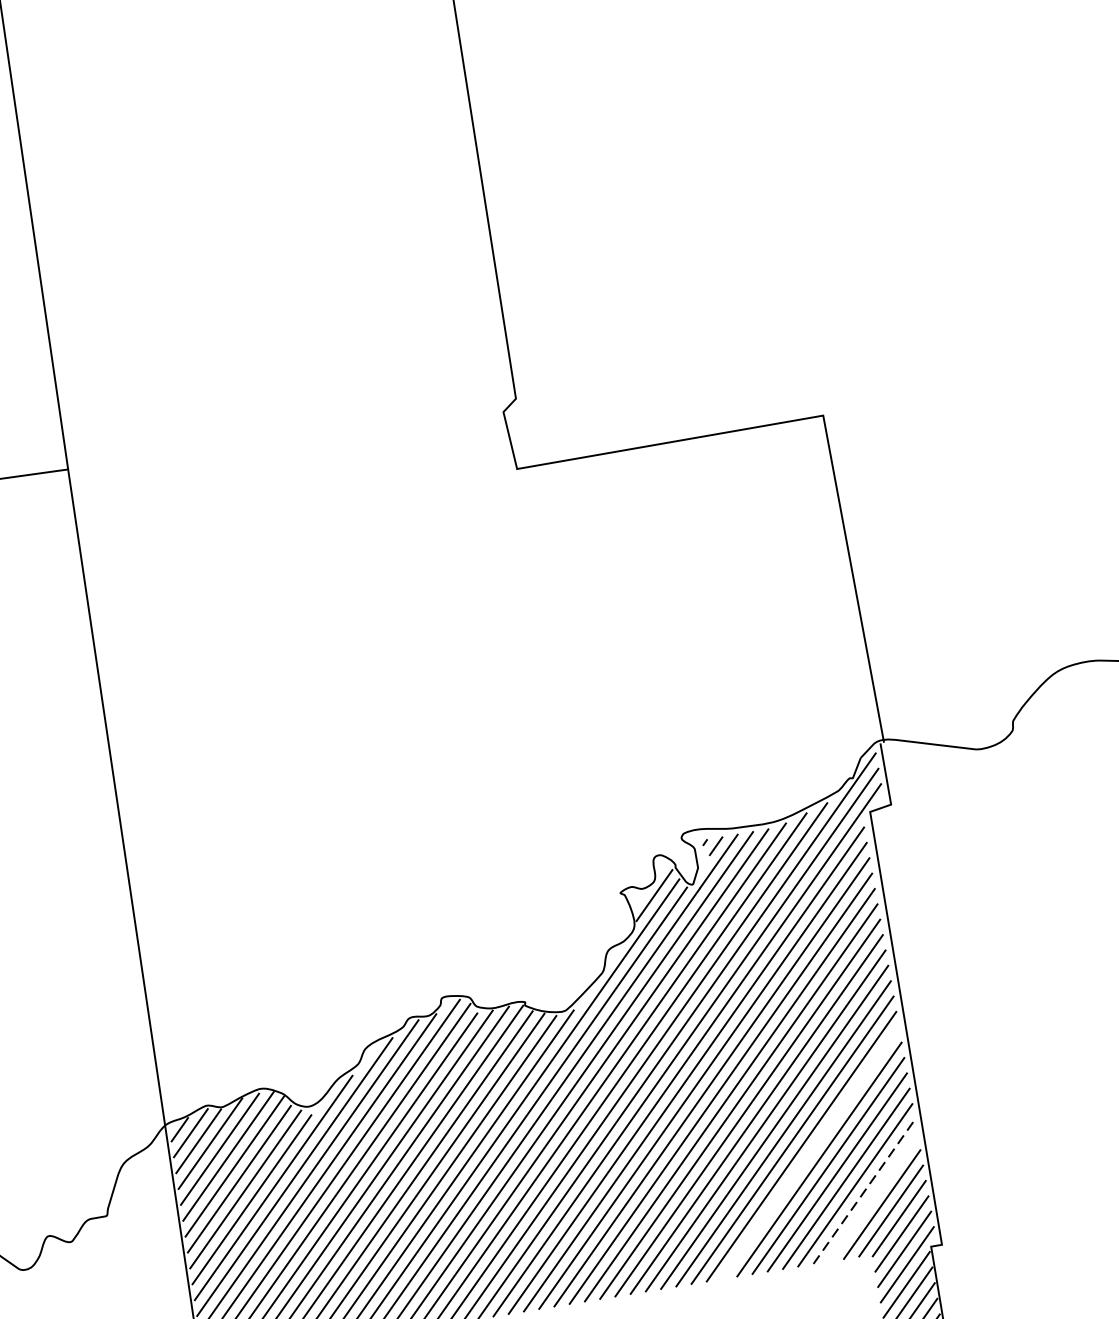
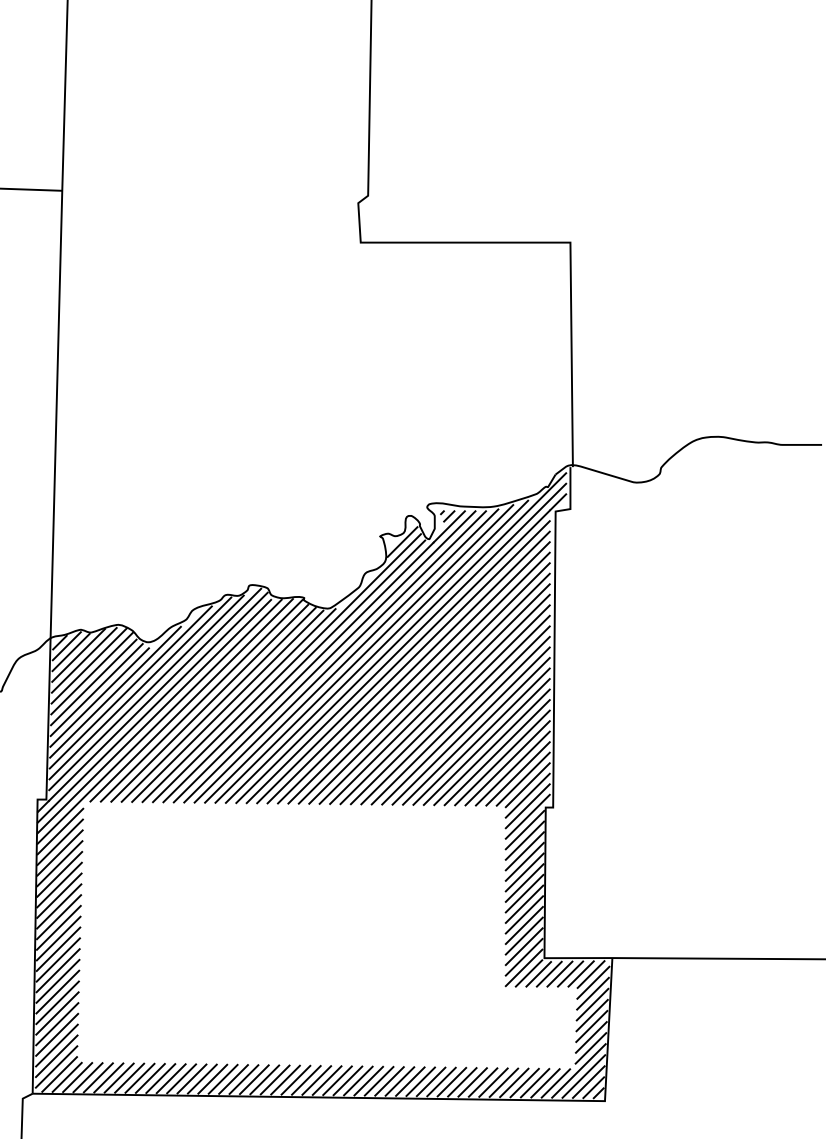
line: (810, 1151) -> (476, 730), added
line: (864, 1192) -> (507, 763), dashed -> solid
line: (872, 1198) -> (512, 768), added

